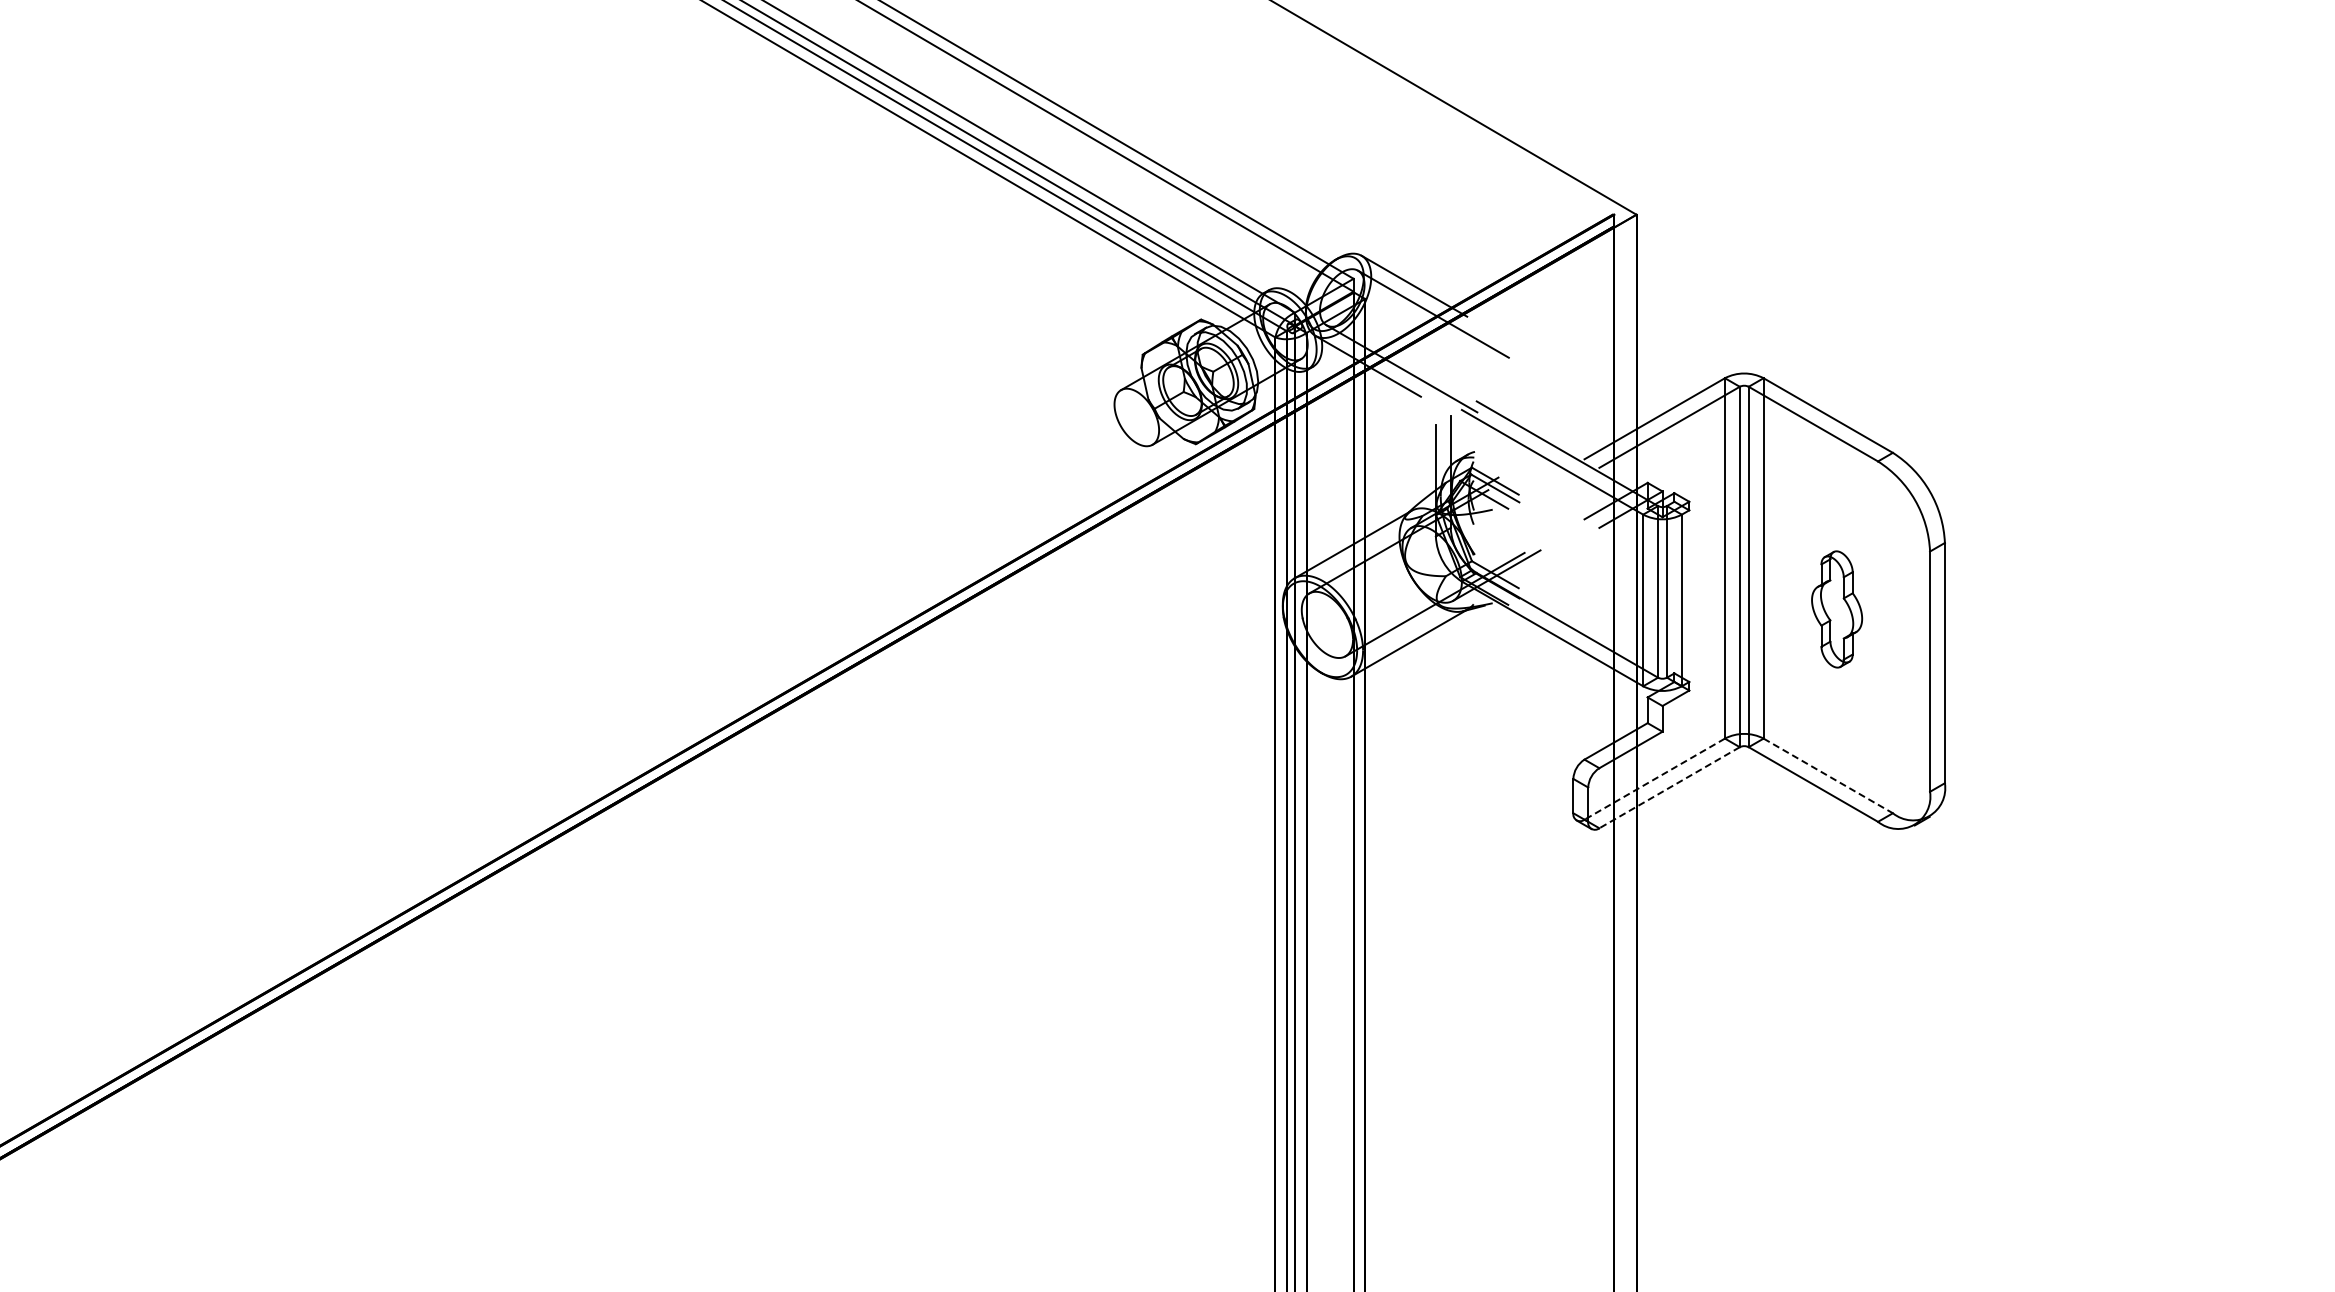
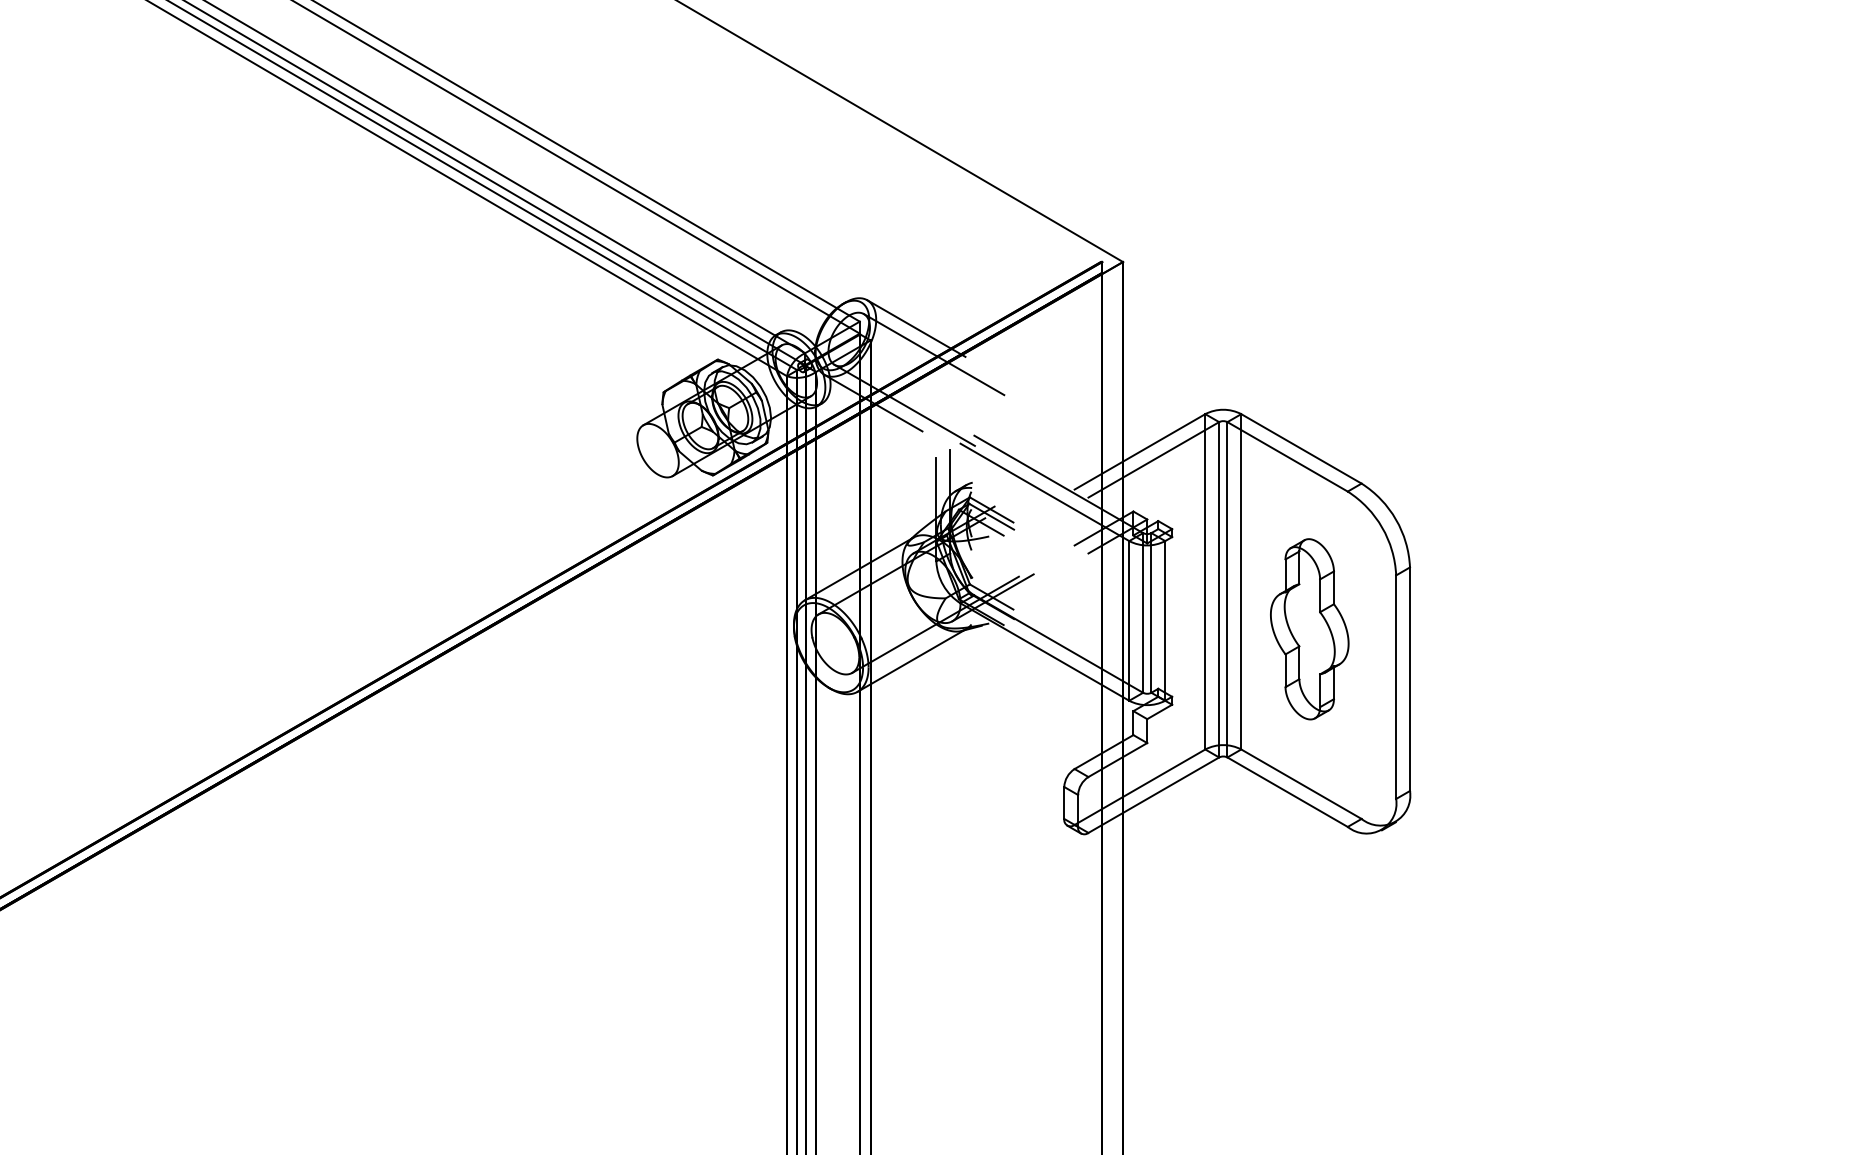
part: (1836, 609) -> (1309, 629), size x1.67
line: (1828, 775) -> (1301, 783), dashed -> solid
line: (1654, 779) -> (1139, 787), dashed -> solid
line: (1669, 787) -> (1153, 794), dashed -> solid

